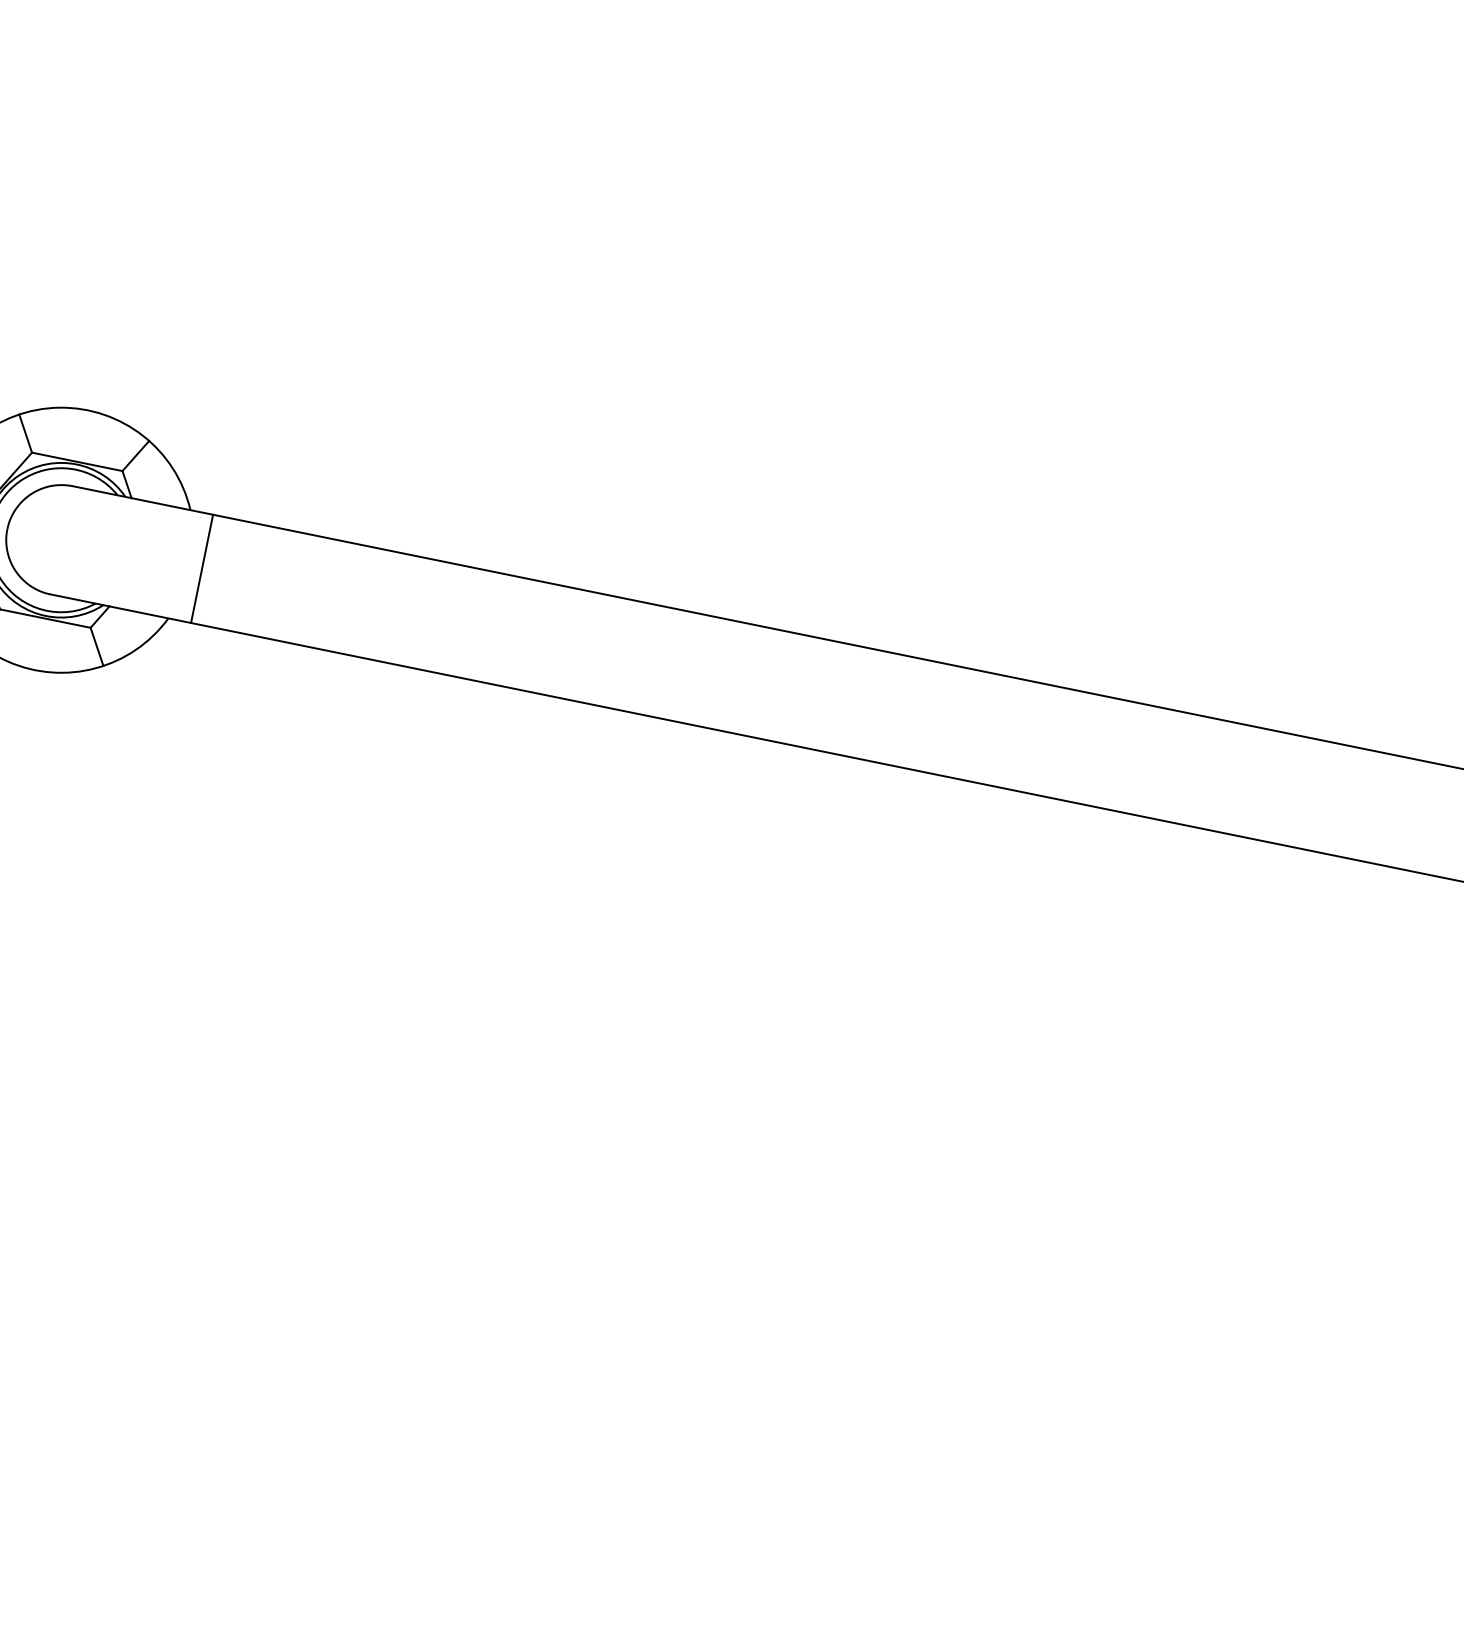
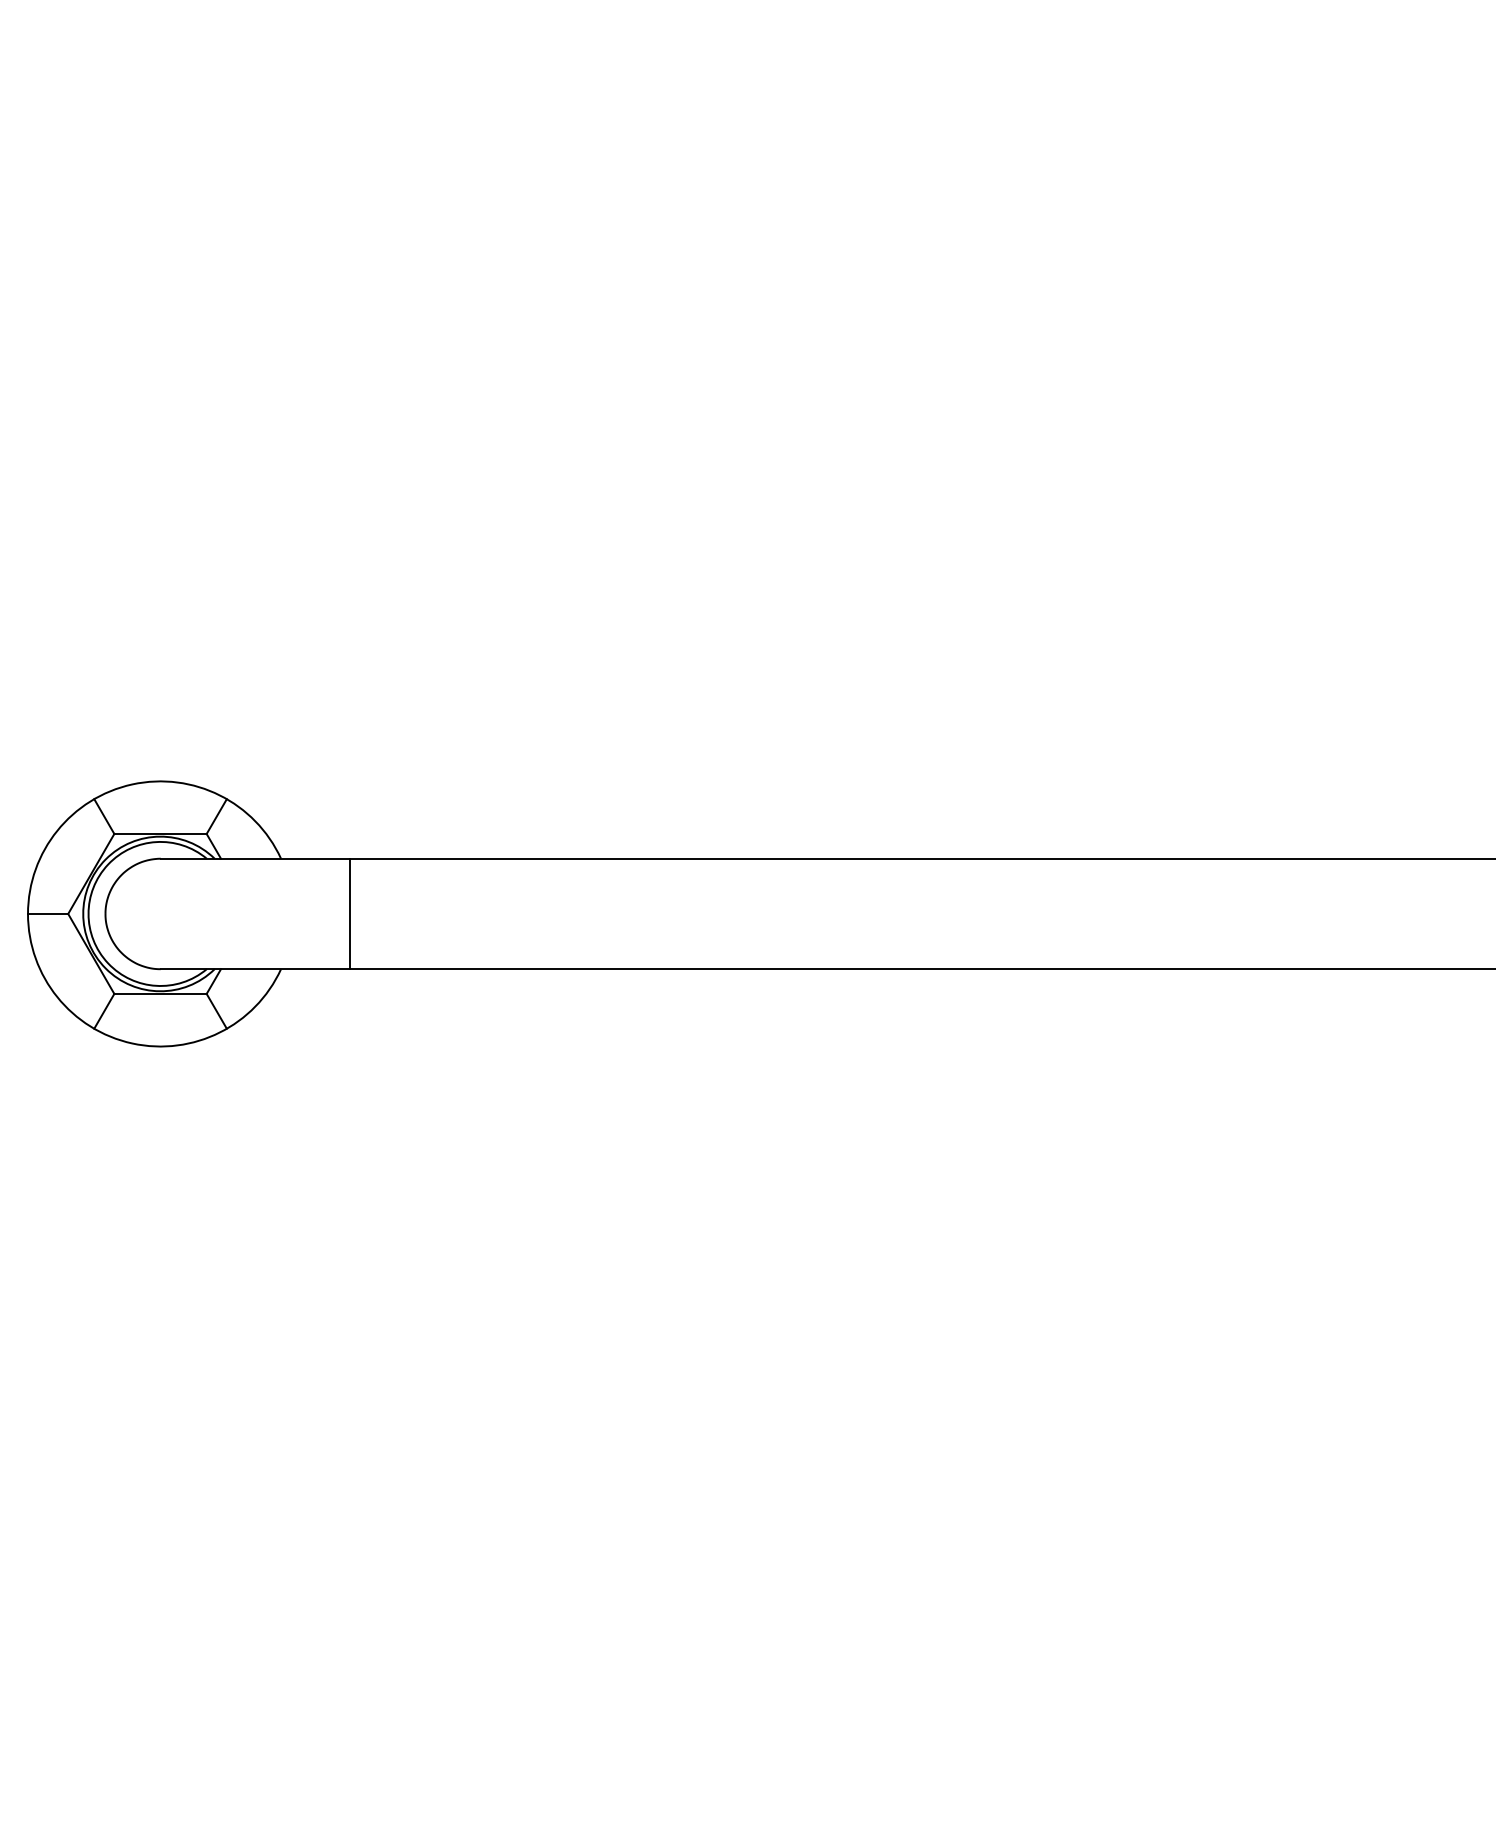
line: (202, 568) -> (350, 913), moved

